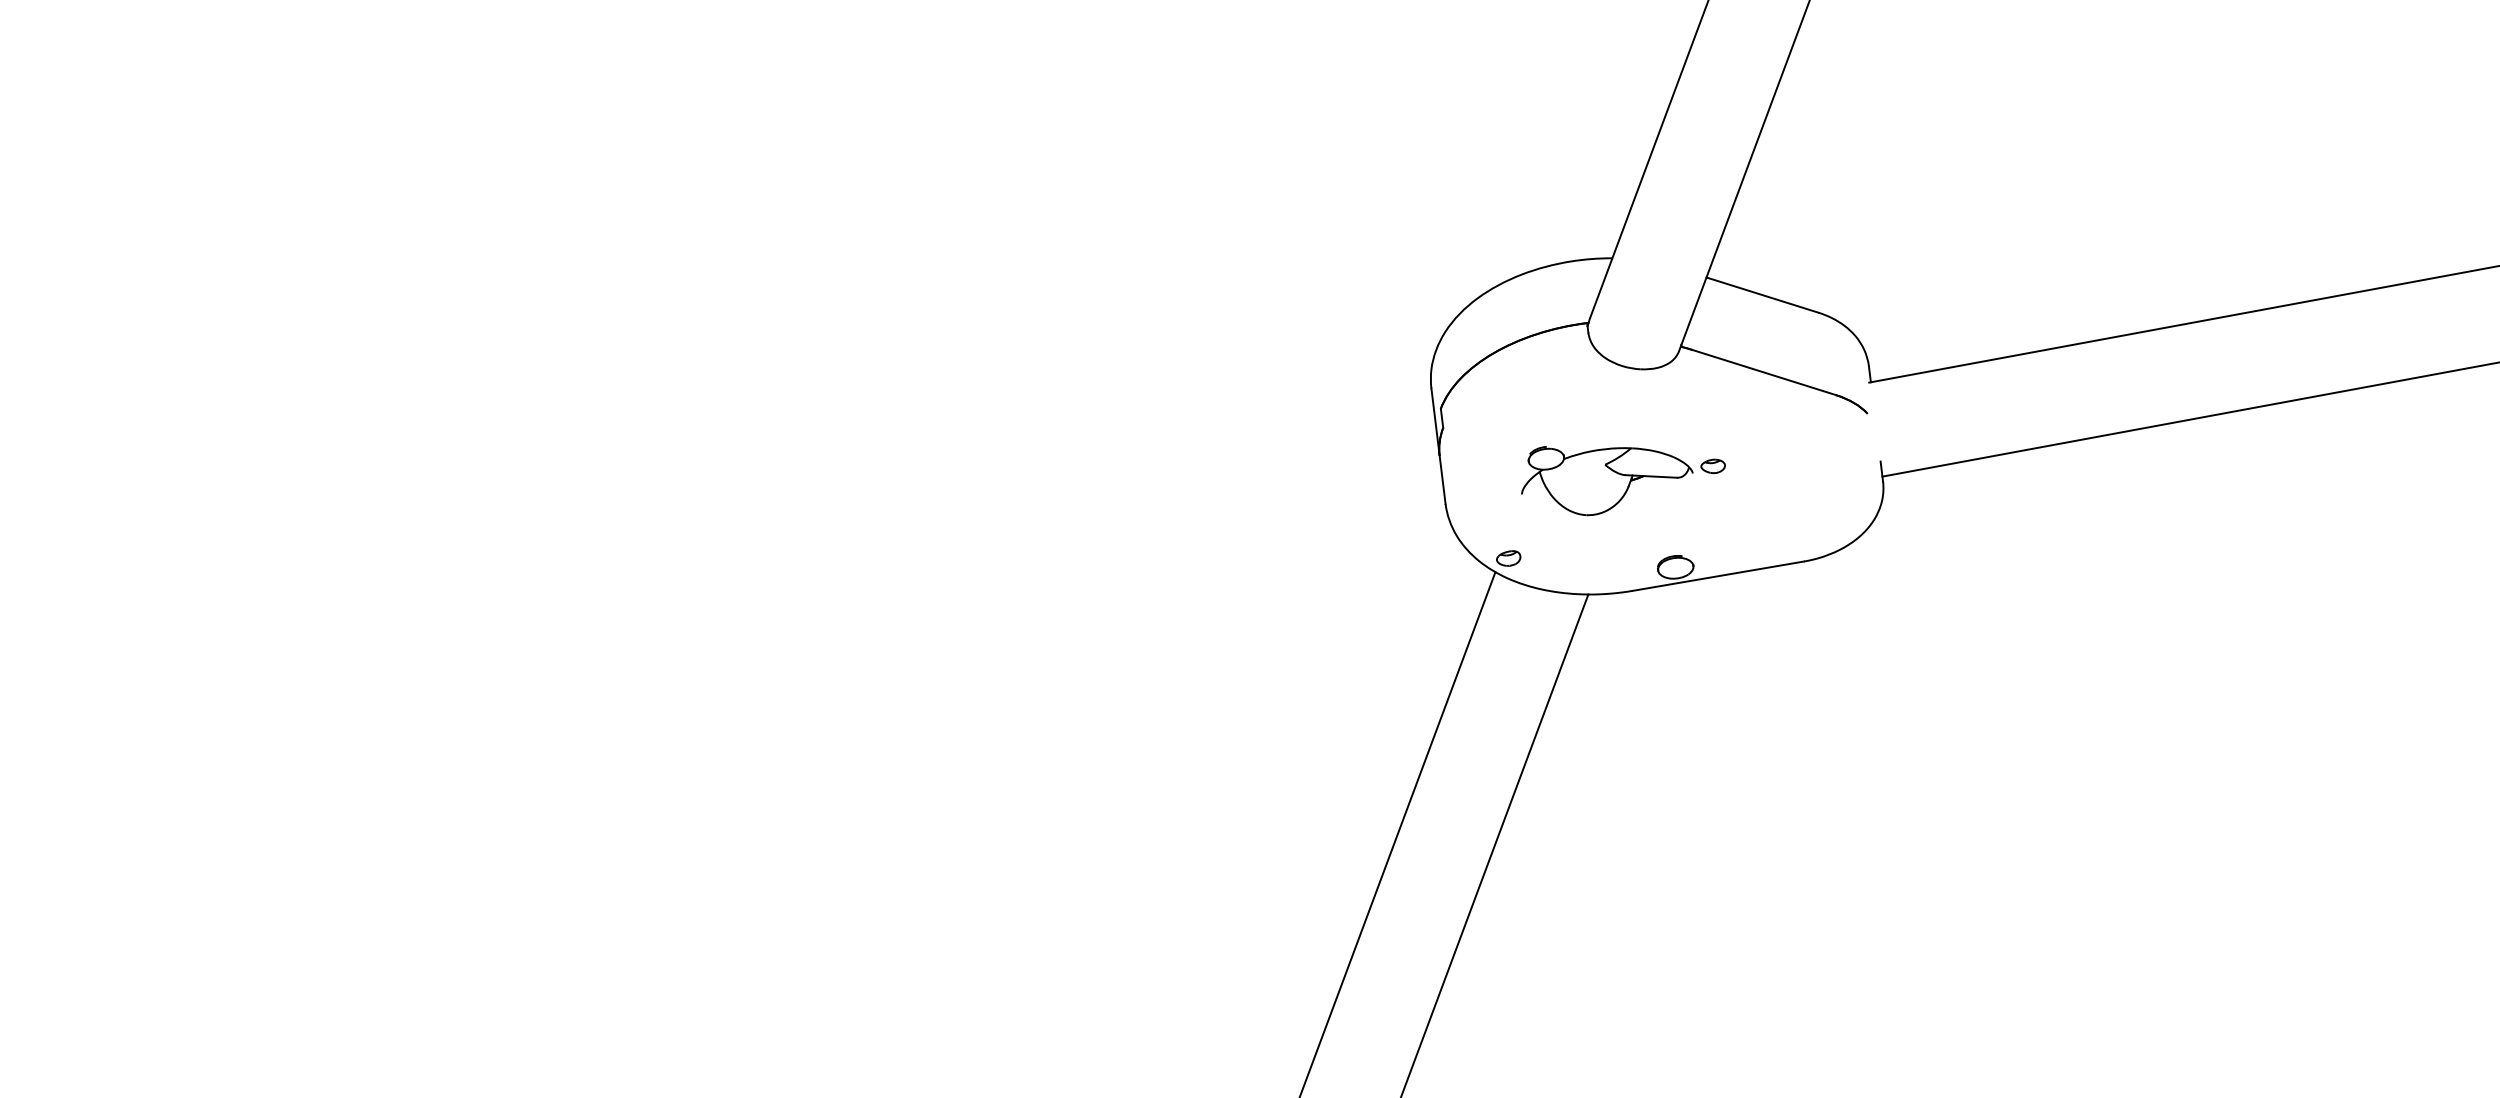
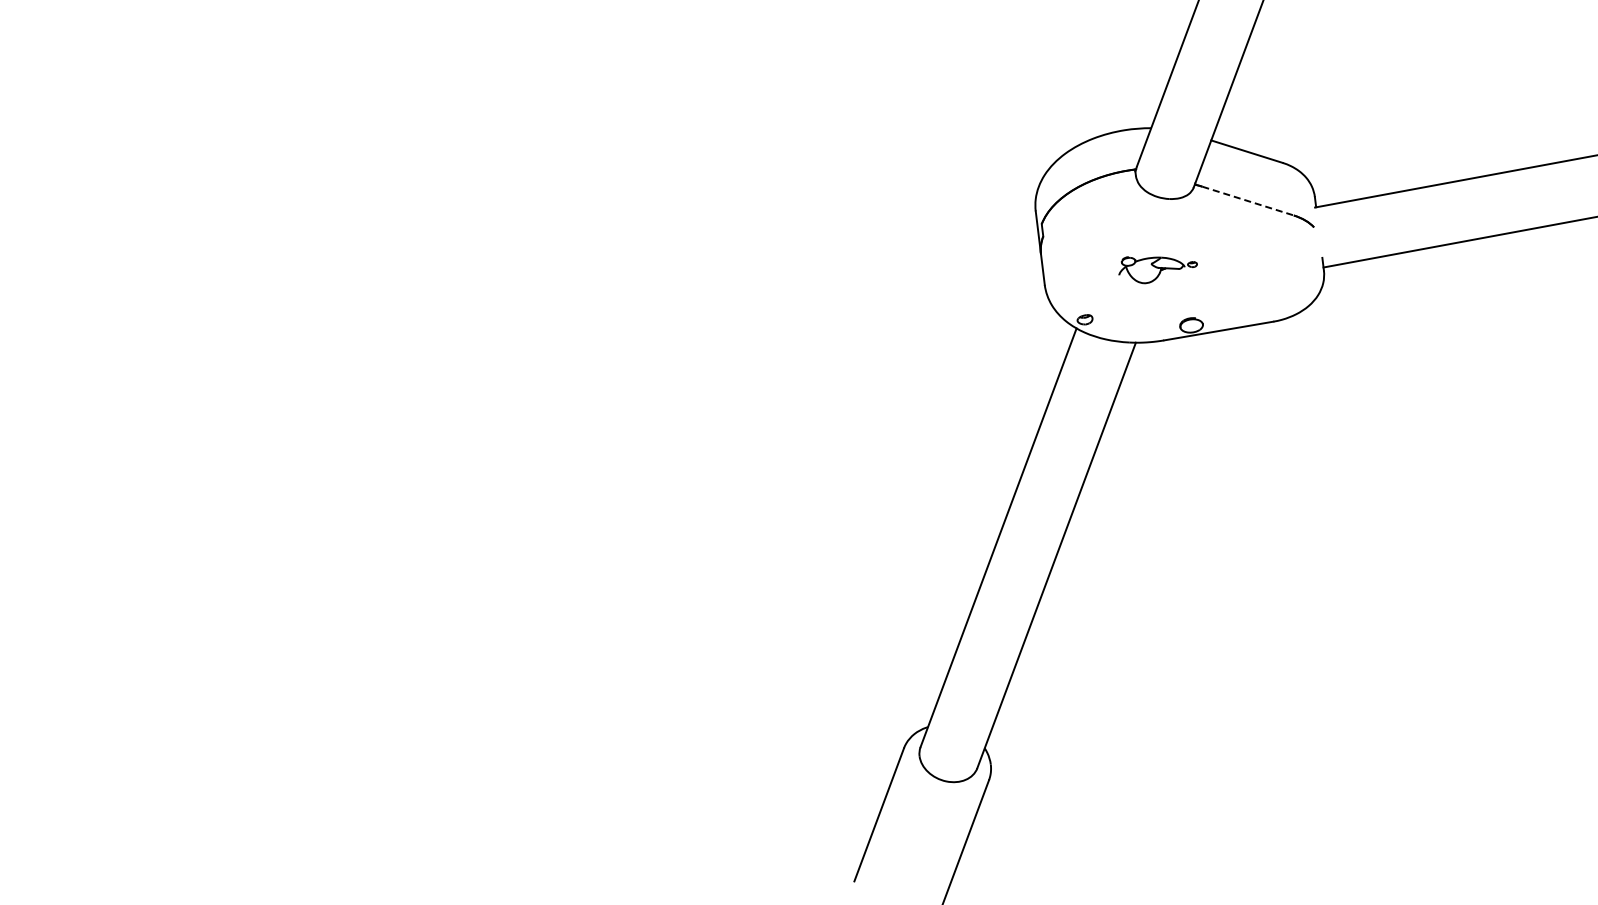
line: (1764, 373) -> (1248, 201), solid -> dashed
part: (1622, 479) -> (1157, 269), size x0.6

